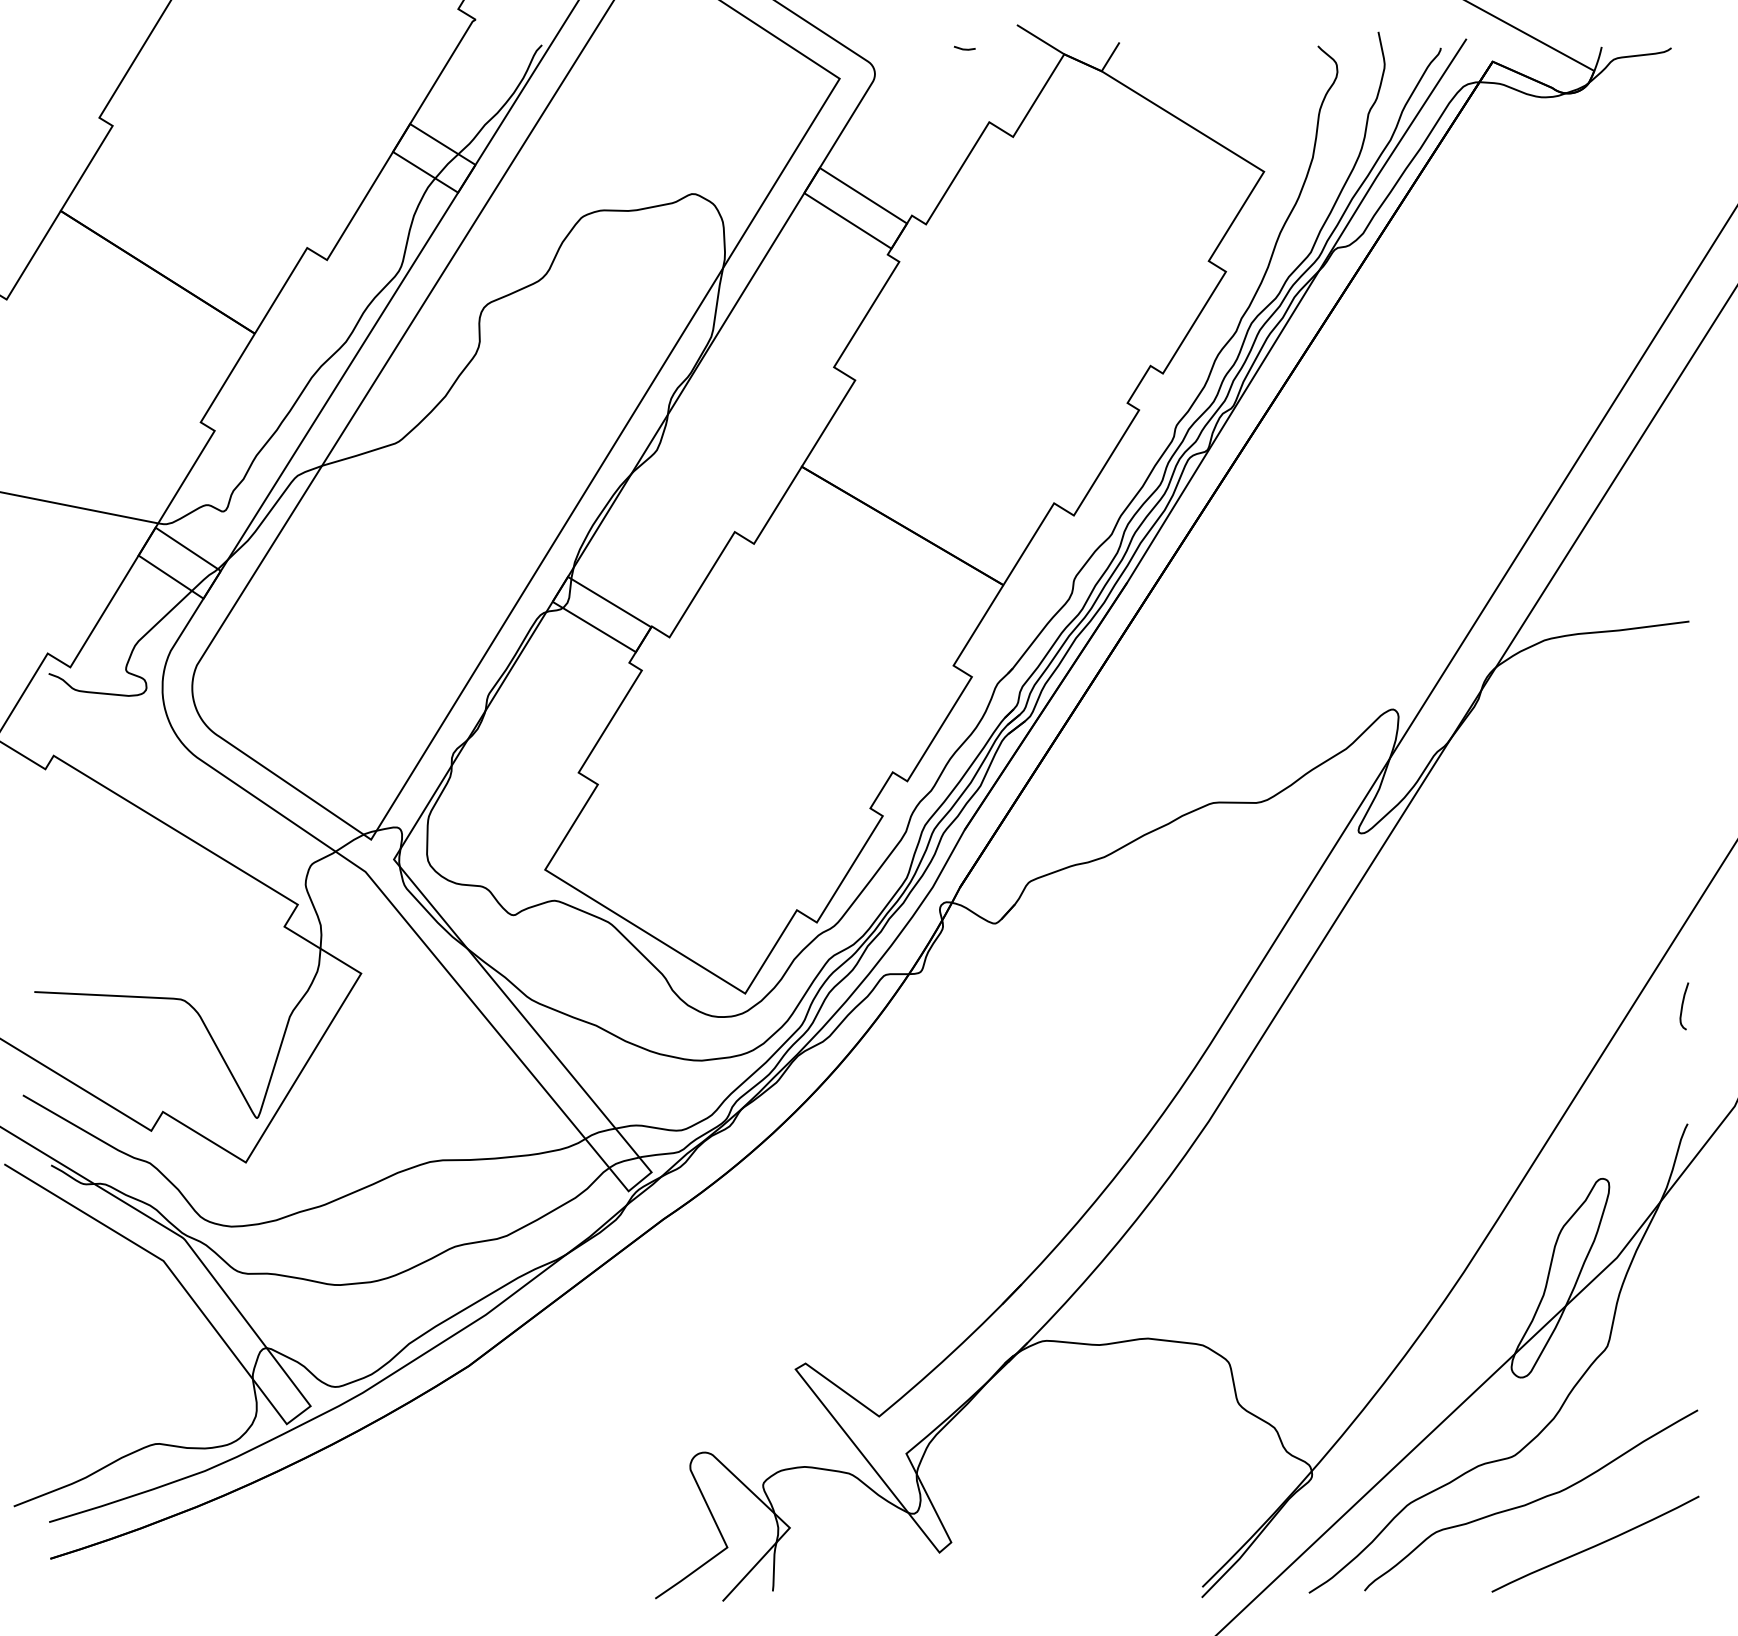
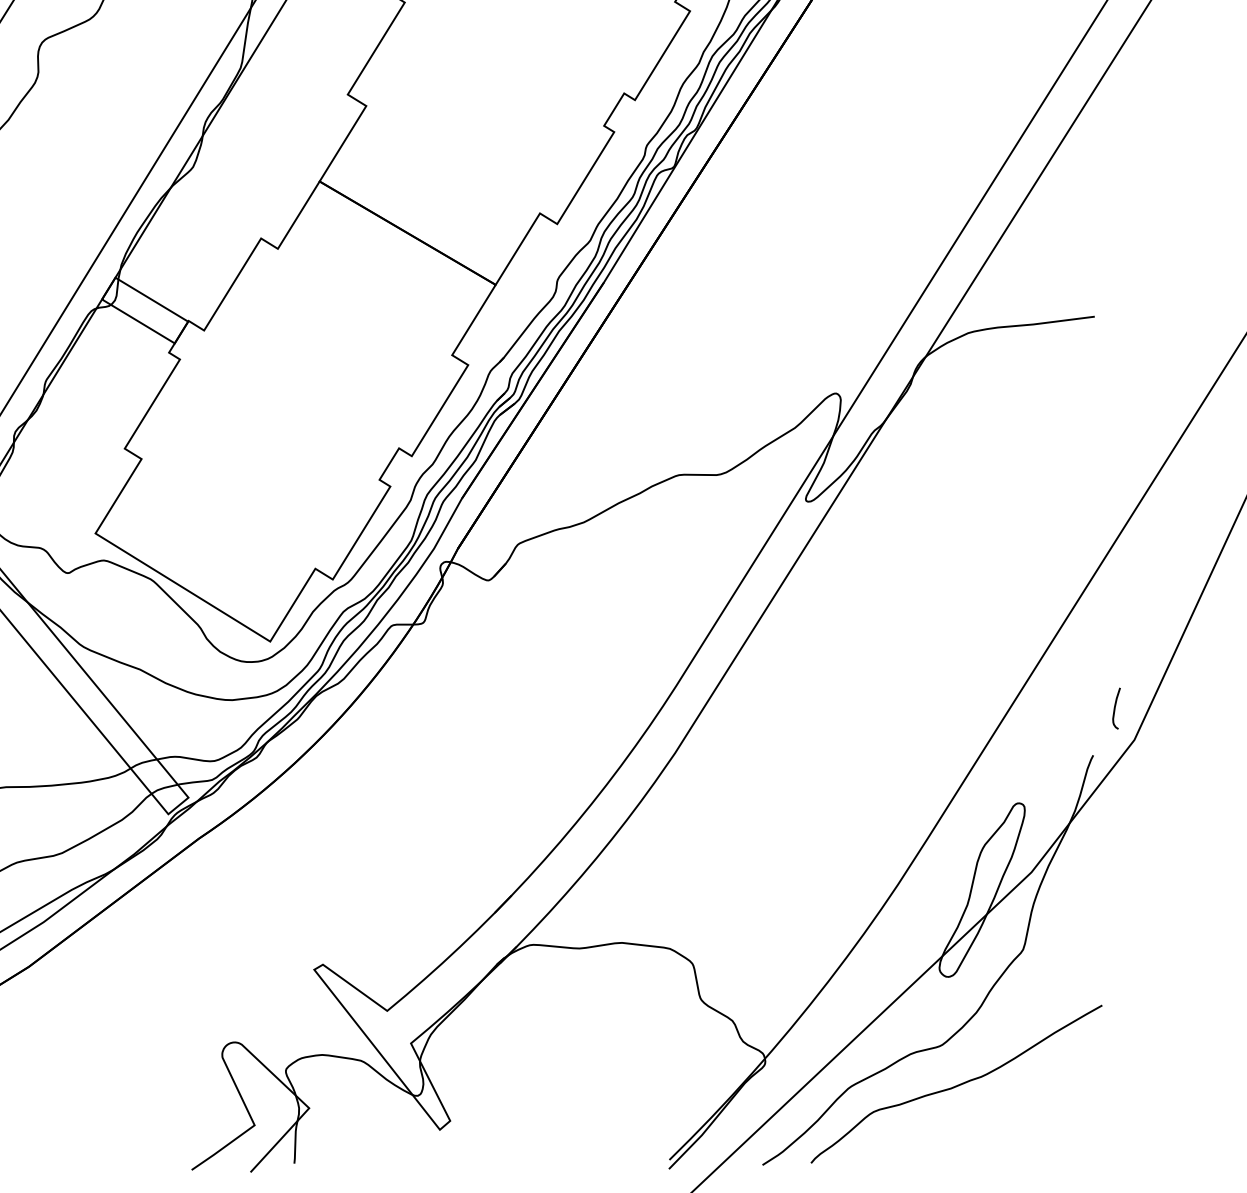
curve: (1683, 1005) -> (1115, 707), moved
curve: (1596, 1544) -> (1013, 1122), removed

